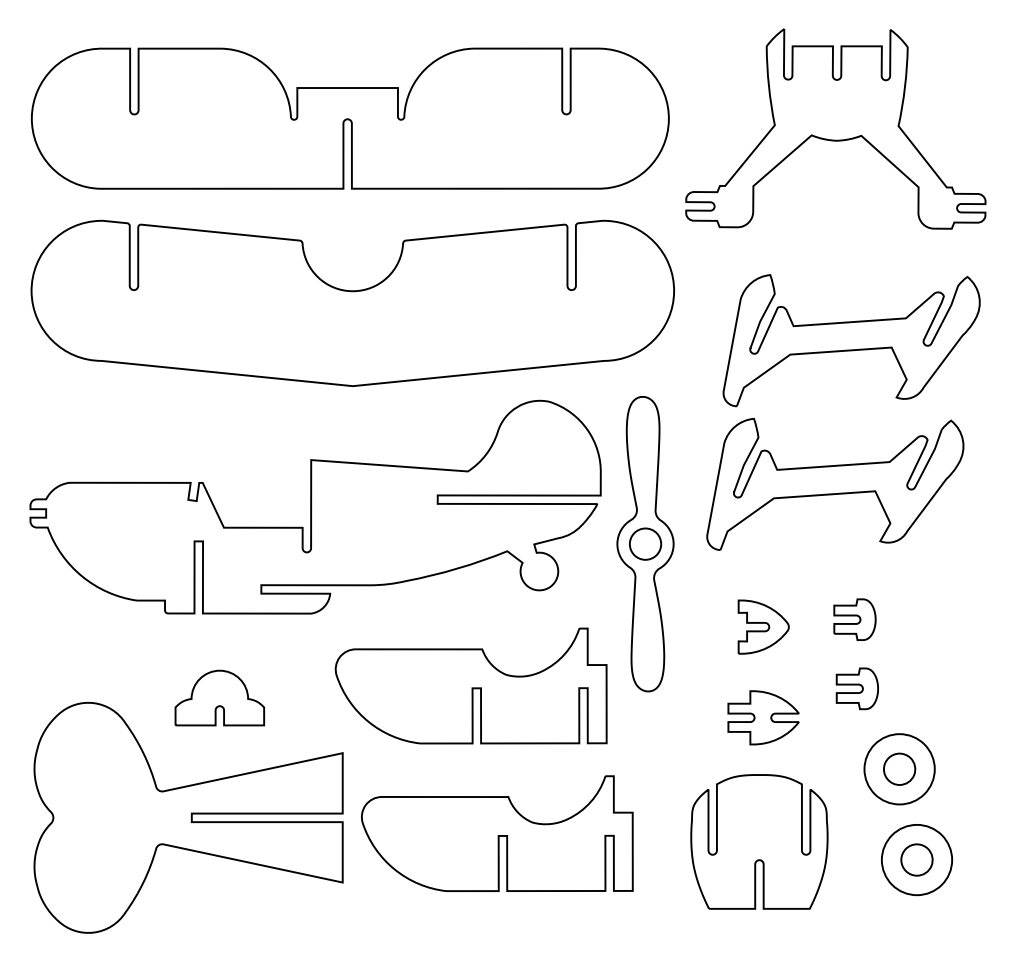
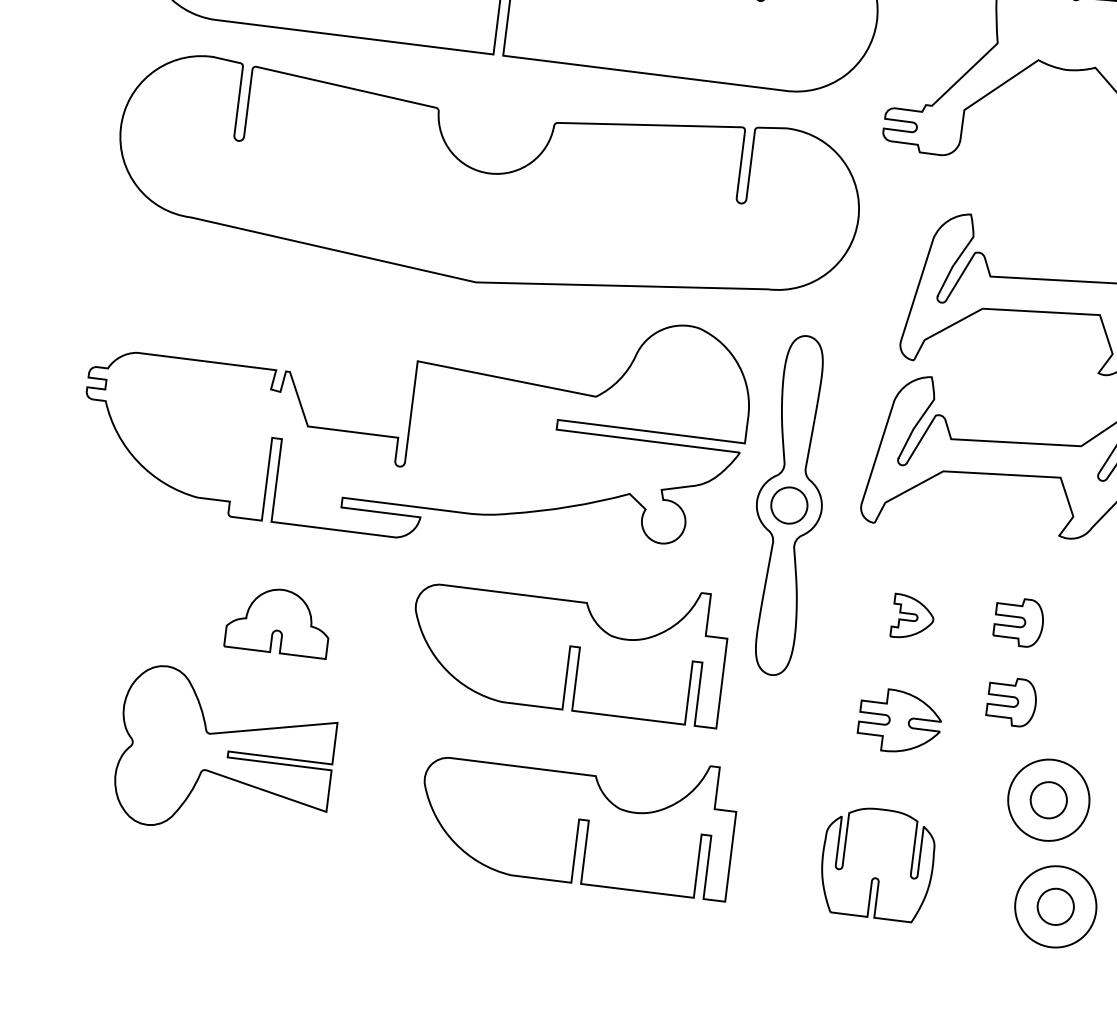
part: (763, 626) -> (913, 616), size x0.7
part: (188, 817) -> (225, 753), size x0.6
part: (759, 841) -> (877, 863), size x0.7

